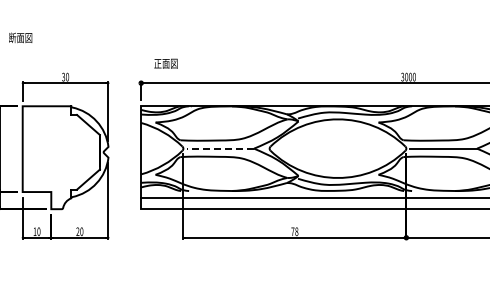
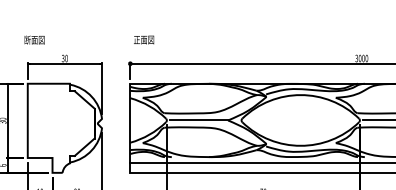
text: (20, 37) -> (34, 39), moved
text: (165, 63) -> (143, 39), moved
line: (220, 148) -> (199, 120), dashed -> solid

